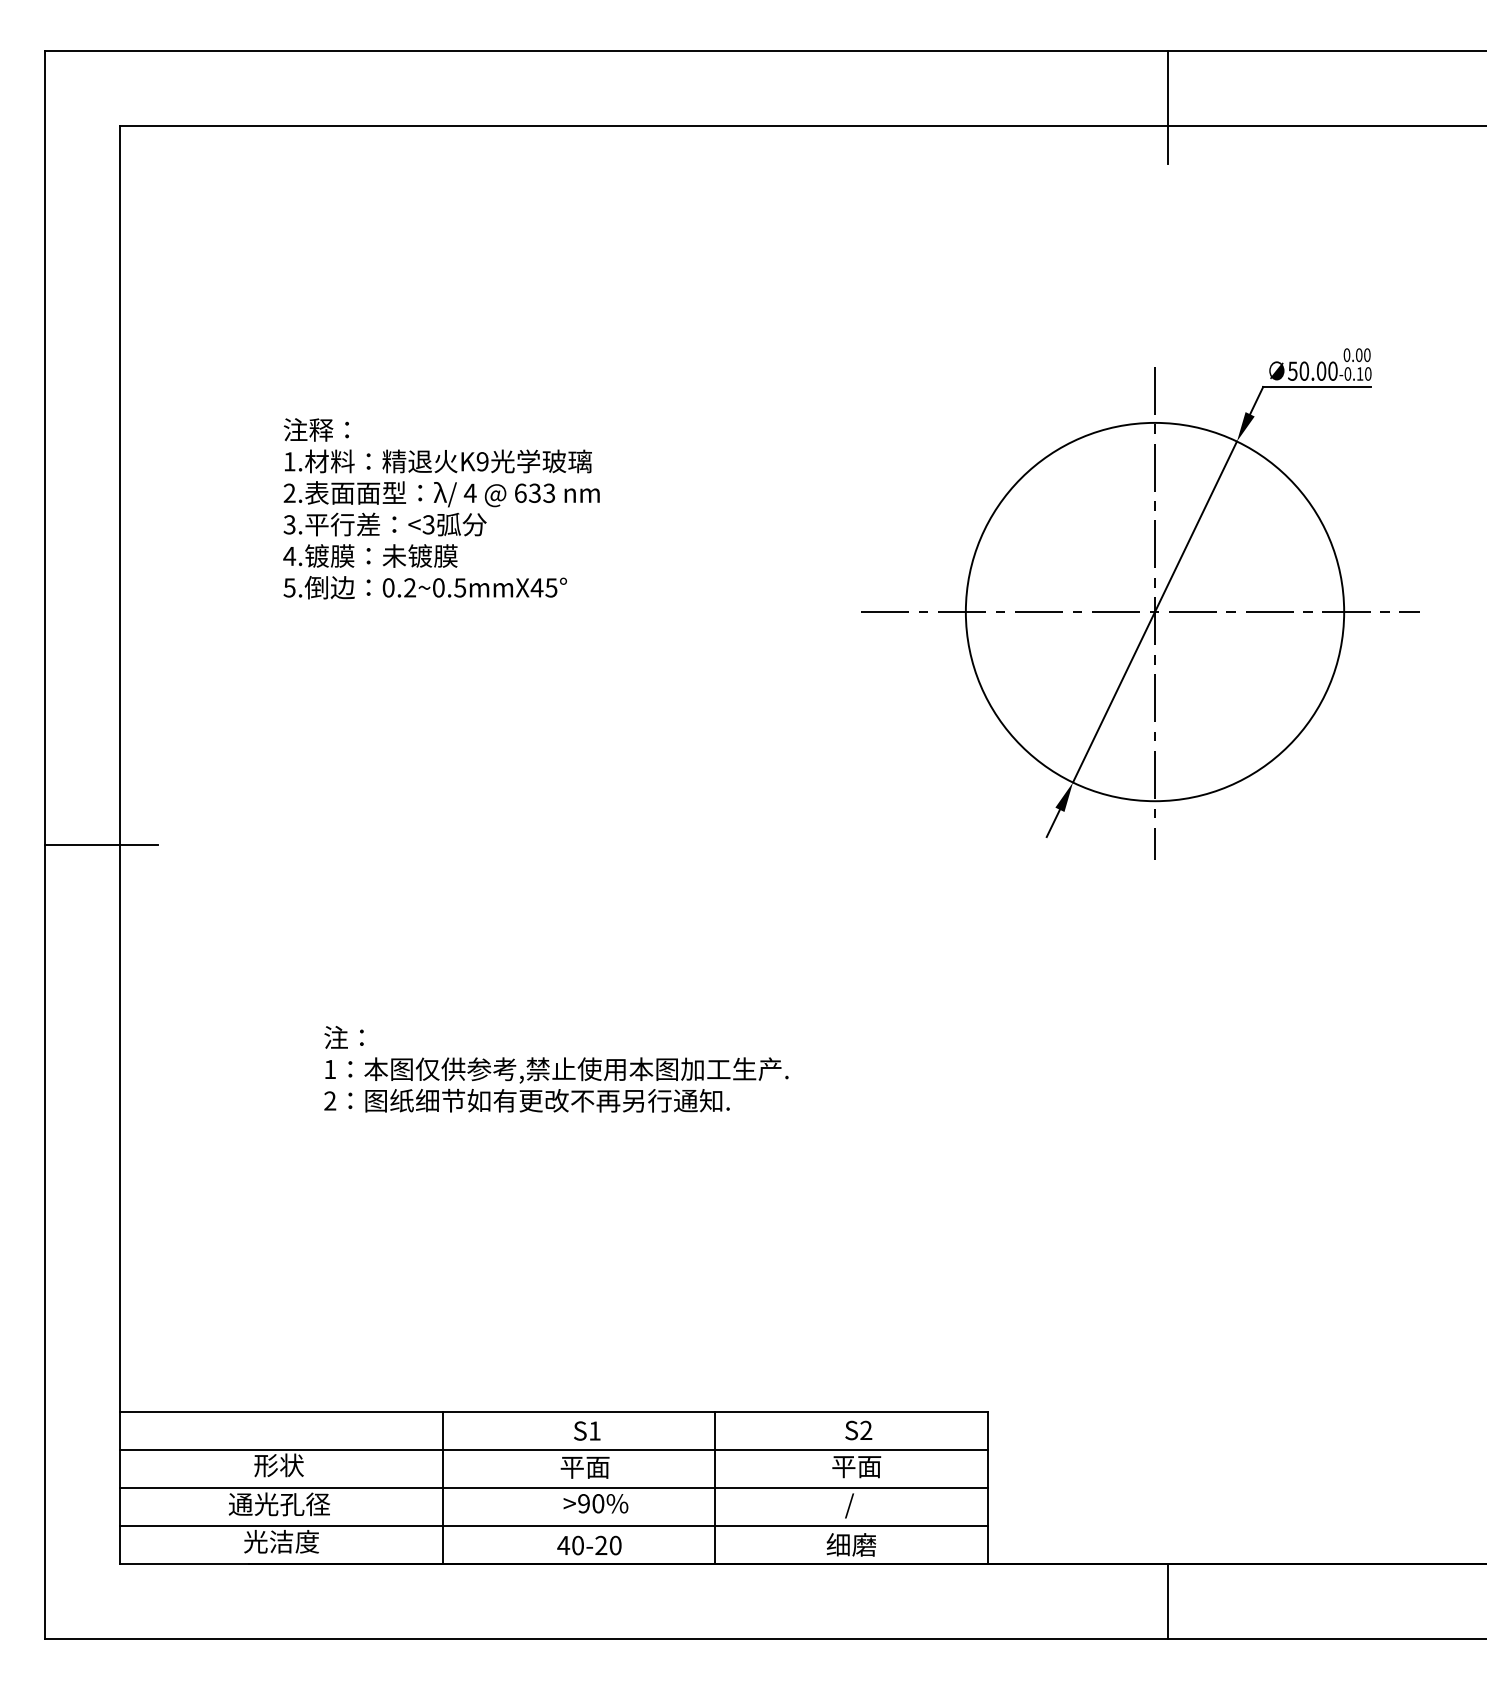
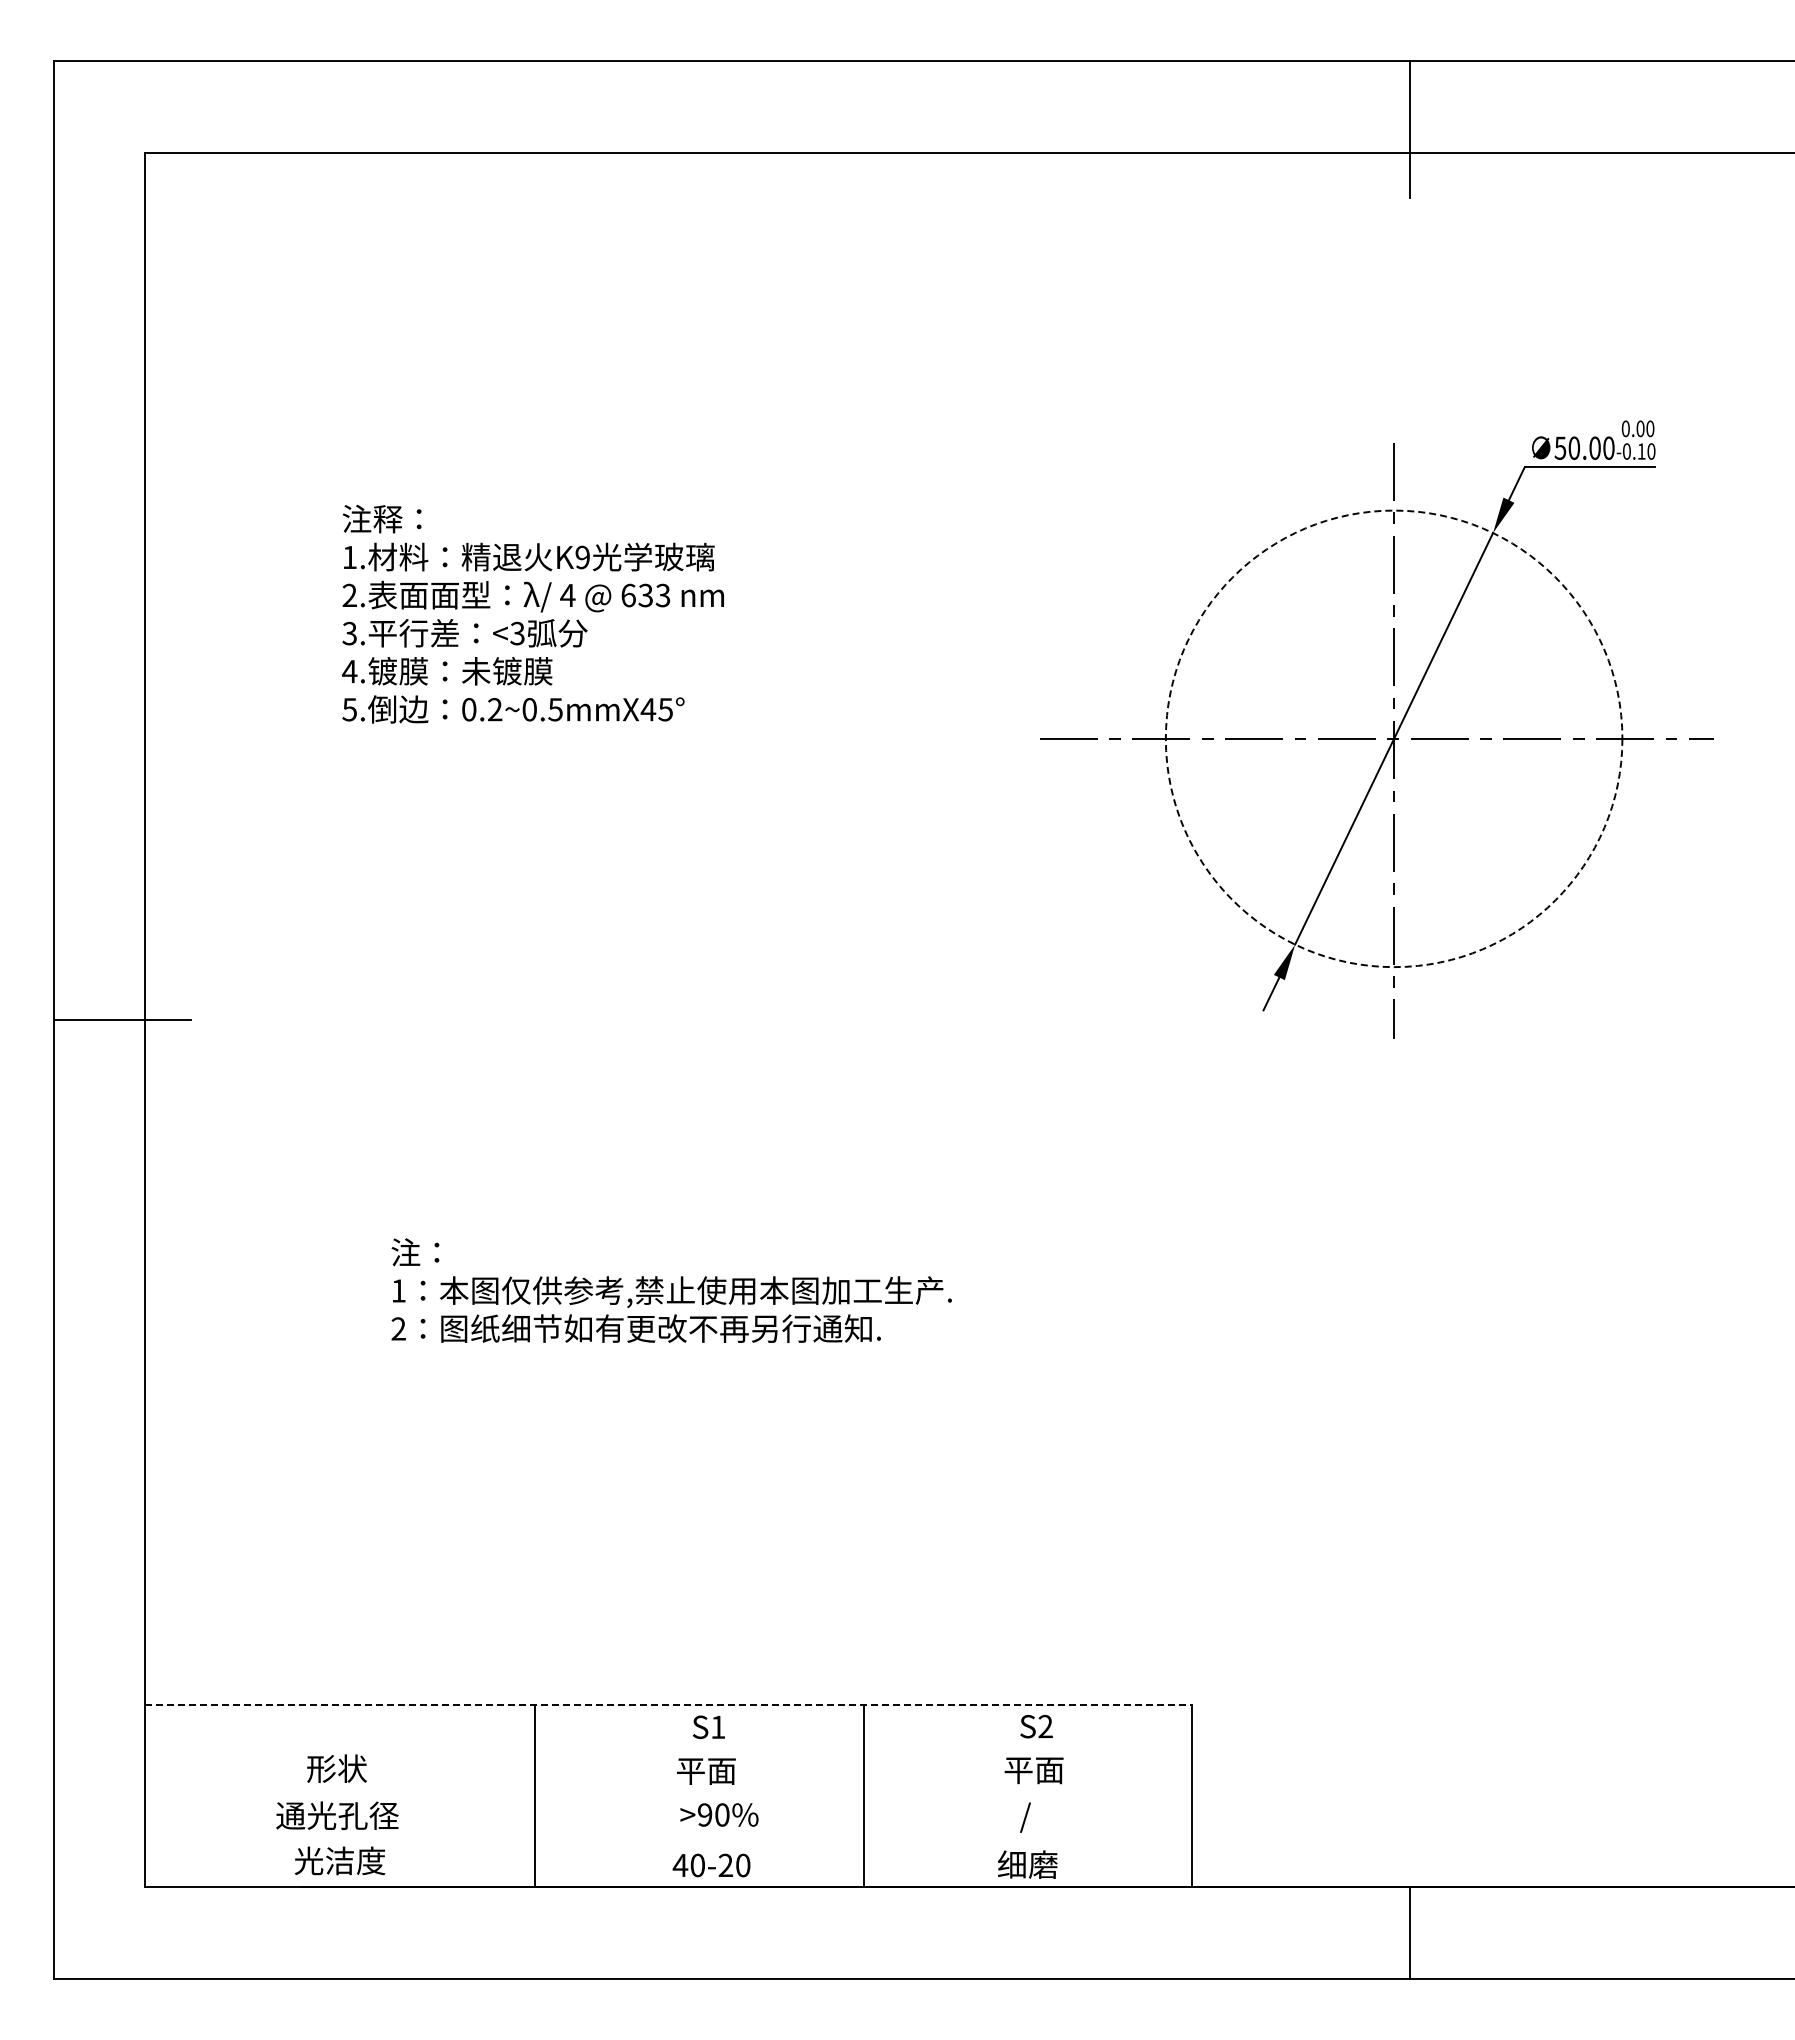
circle: (1154, 611) -> (1393, 738), solid -> dashed
line: (554, 1412) -> (669, 1704), solid -> dashed
line: (553, 1450) -> (668, 1750), removed
line: (553, 1488) -> (668, 1796), removed
line: (553, 1525) -> (668, 1841), removed

